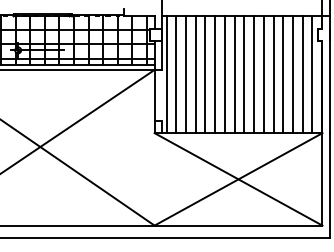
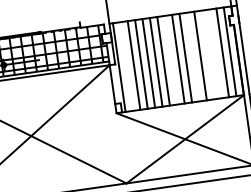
line: (176, 74) -> (126, 66), removed
line: (234, 74) -> (170, 60), removed
line: (263, 74) -> (192, 56), removed
line: (283, 74) -> (208, 54), removed
line: (292, 74) -> (214, 53), removed

